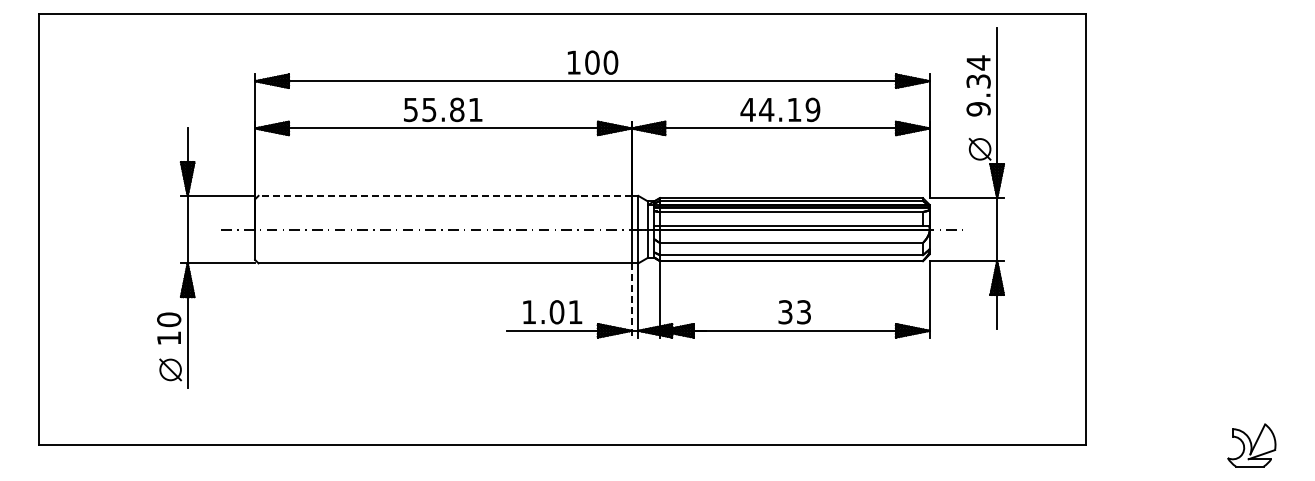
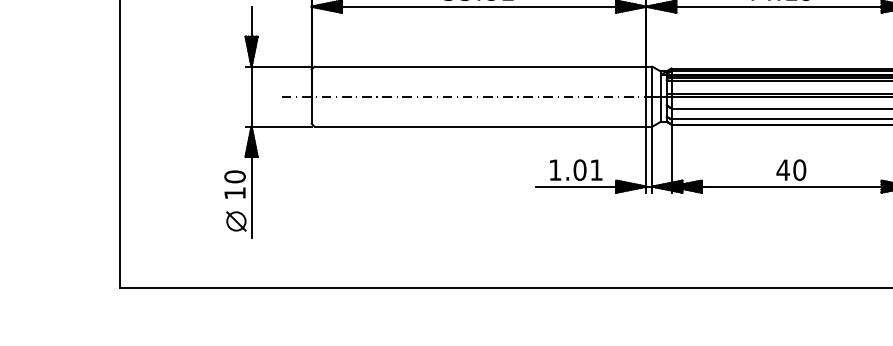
line: (445, 195) -> (480, 66), dashed -> solid
line: (631, 300) -> (646, 159), dashed -> solid
text: (794, 312) -> (791, 170), 33 -> 40

